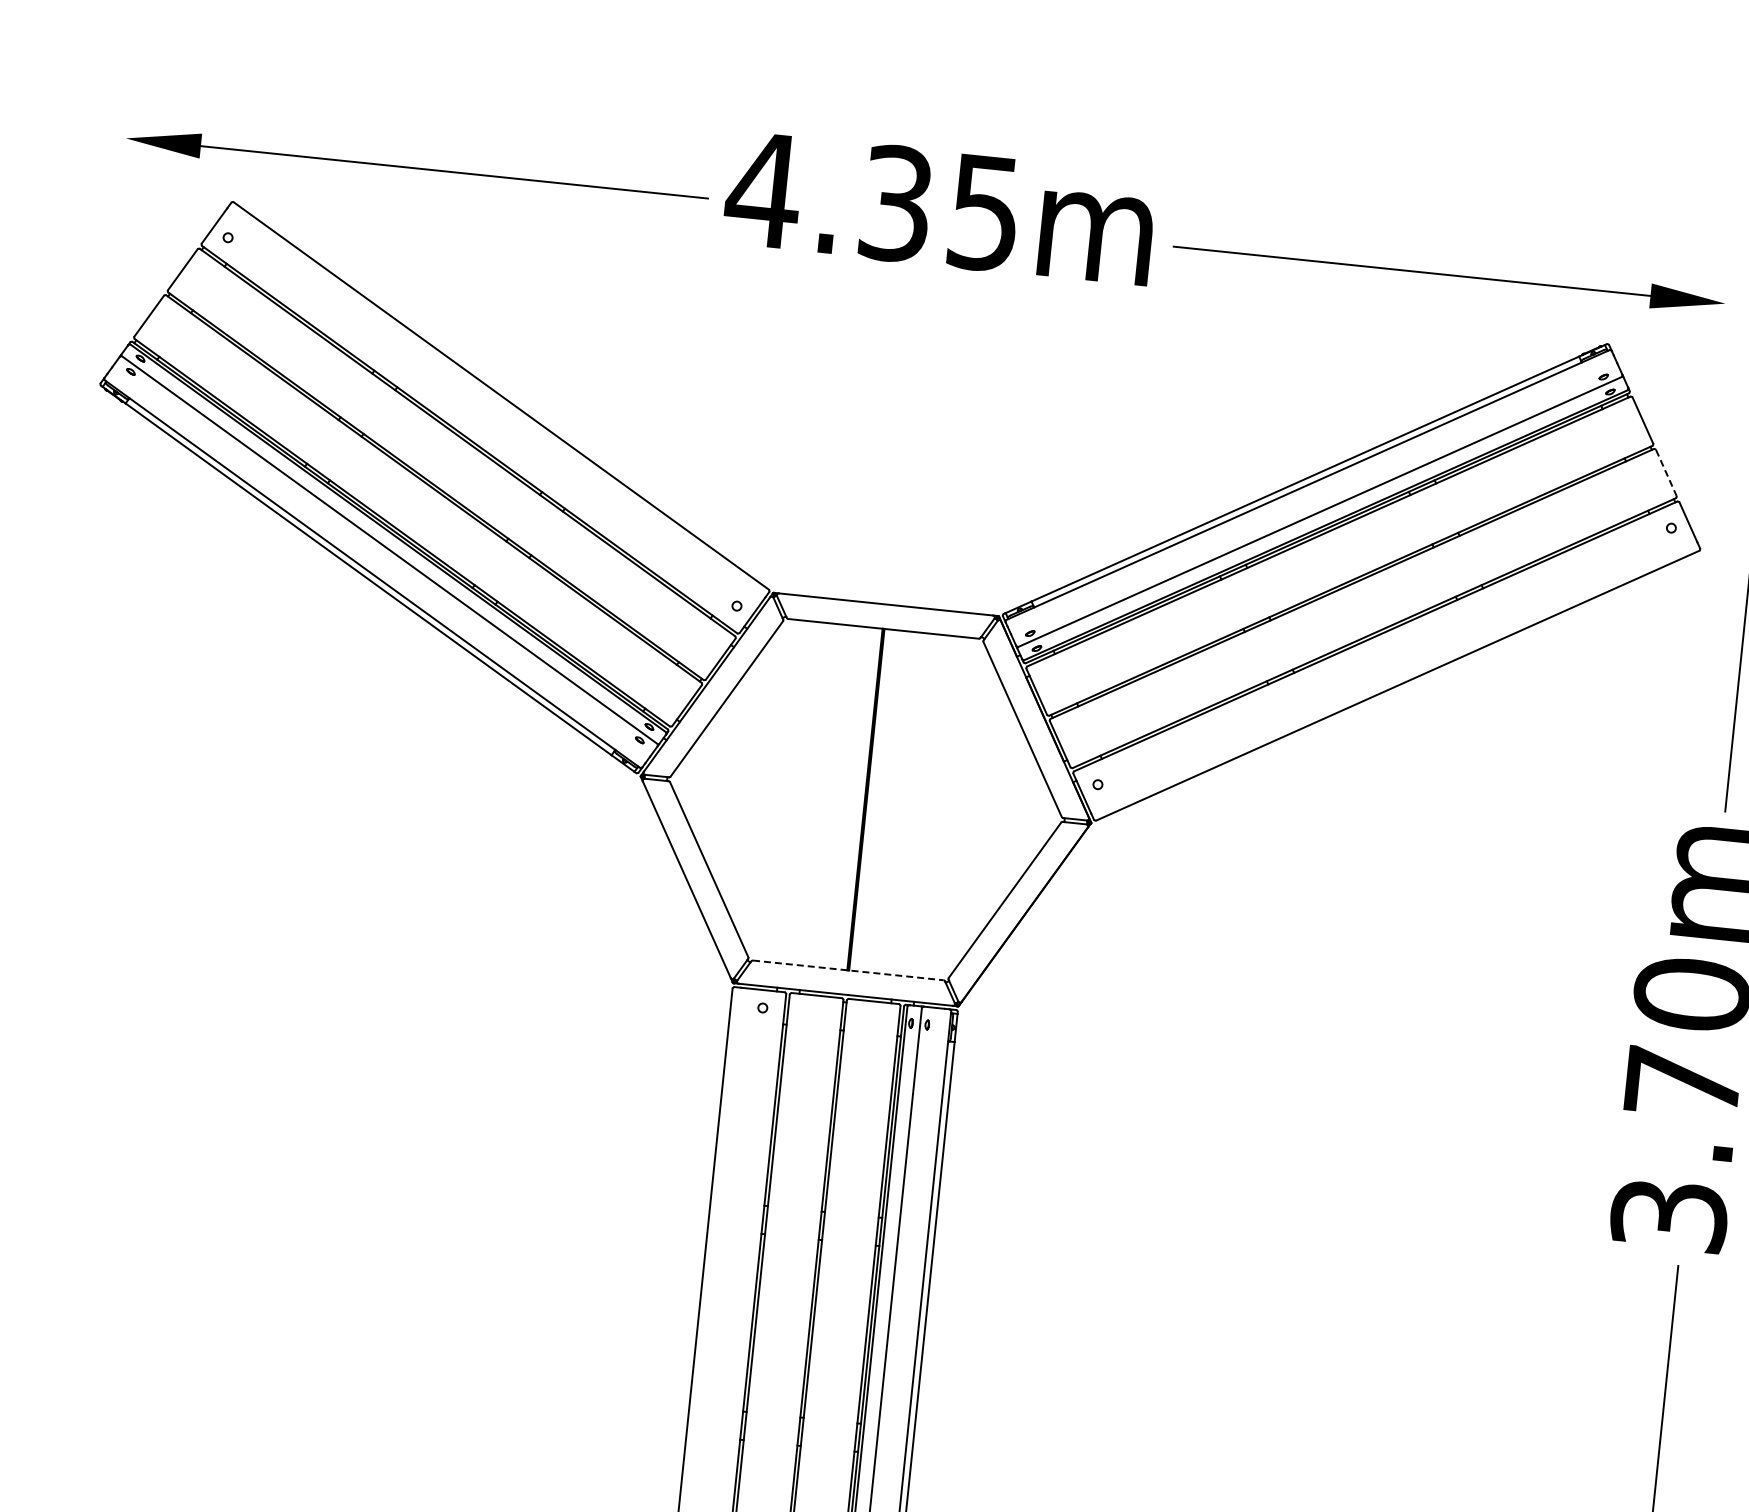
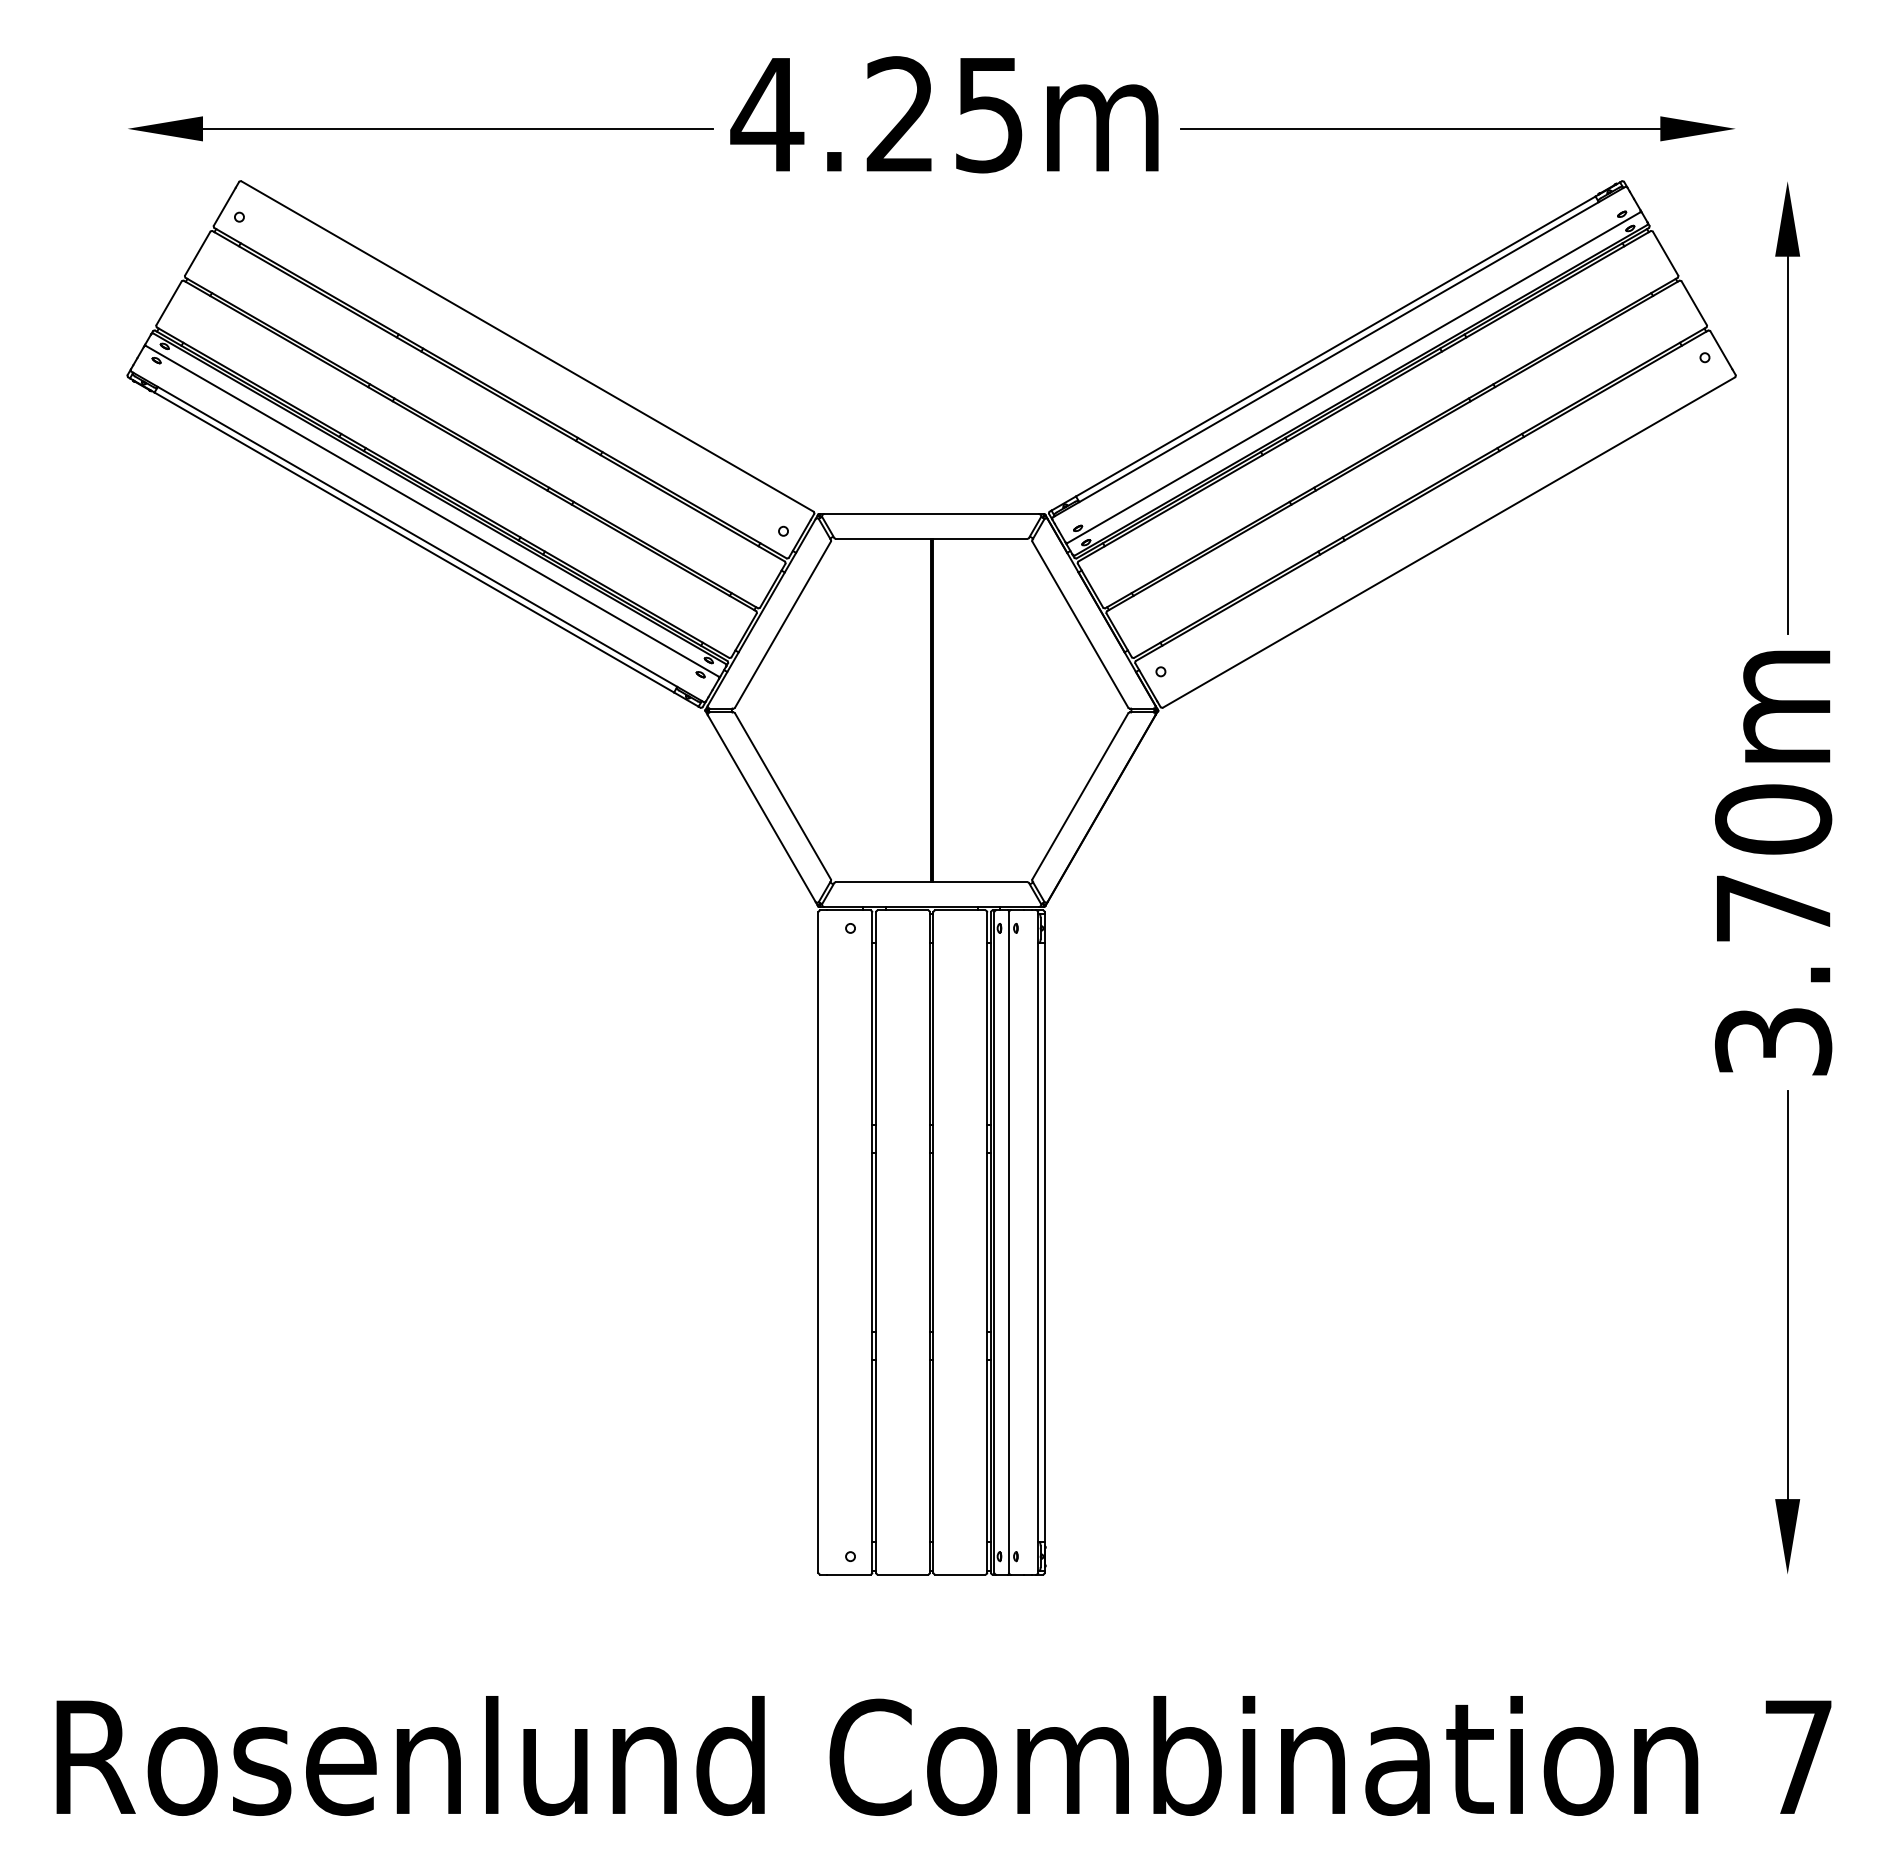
text: (896, 203) -> (900, 114), 4.35m -> 4.25m
line: (1666, 473) -> (1694, 303), dashed -> solid
line: (848, 970) -> (931, 882), dashed -> solid

